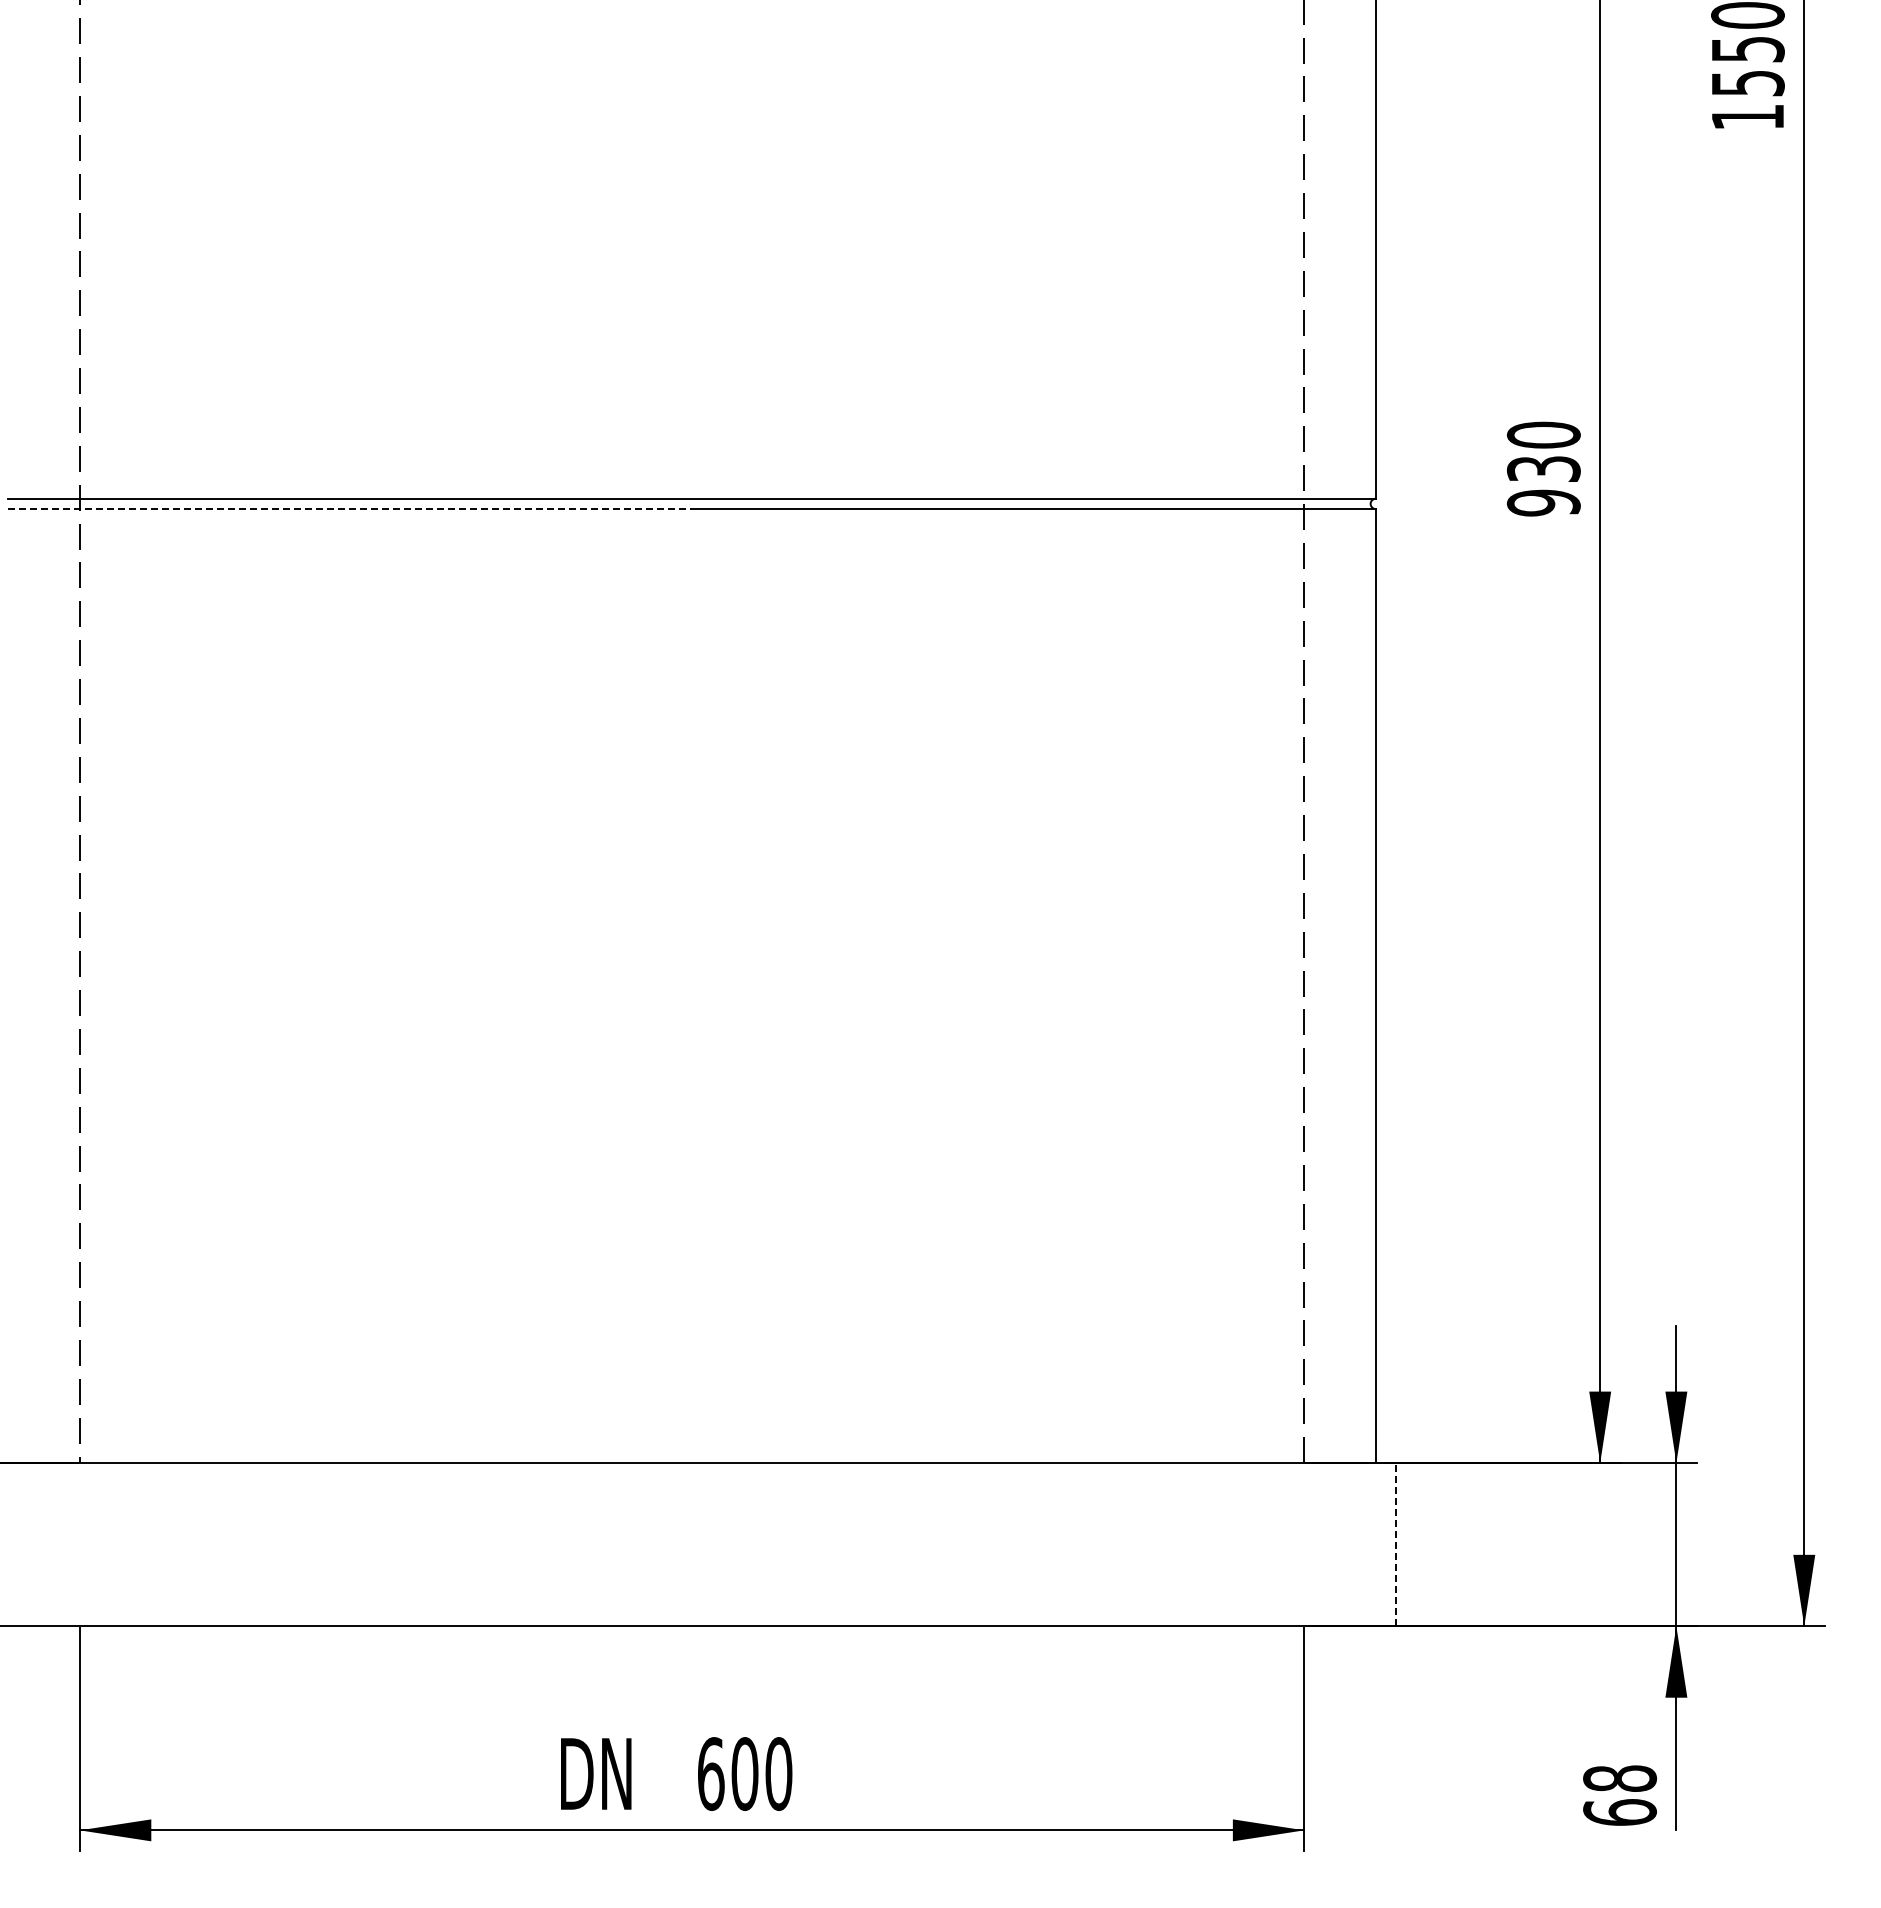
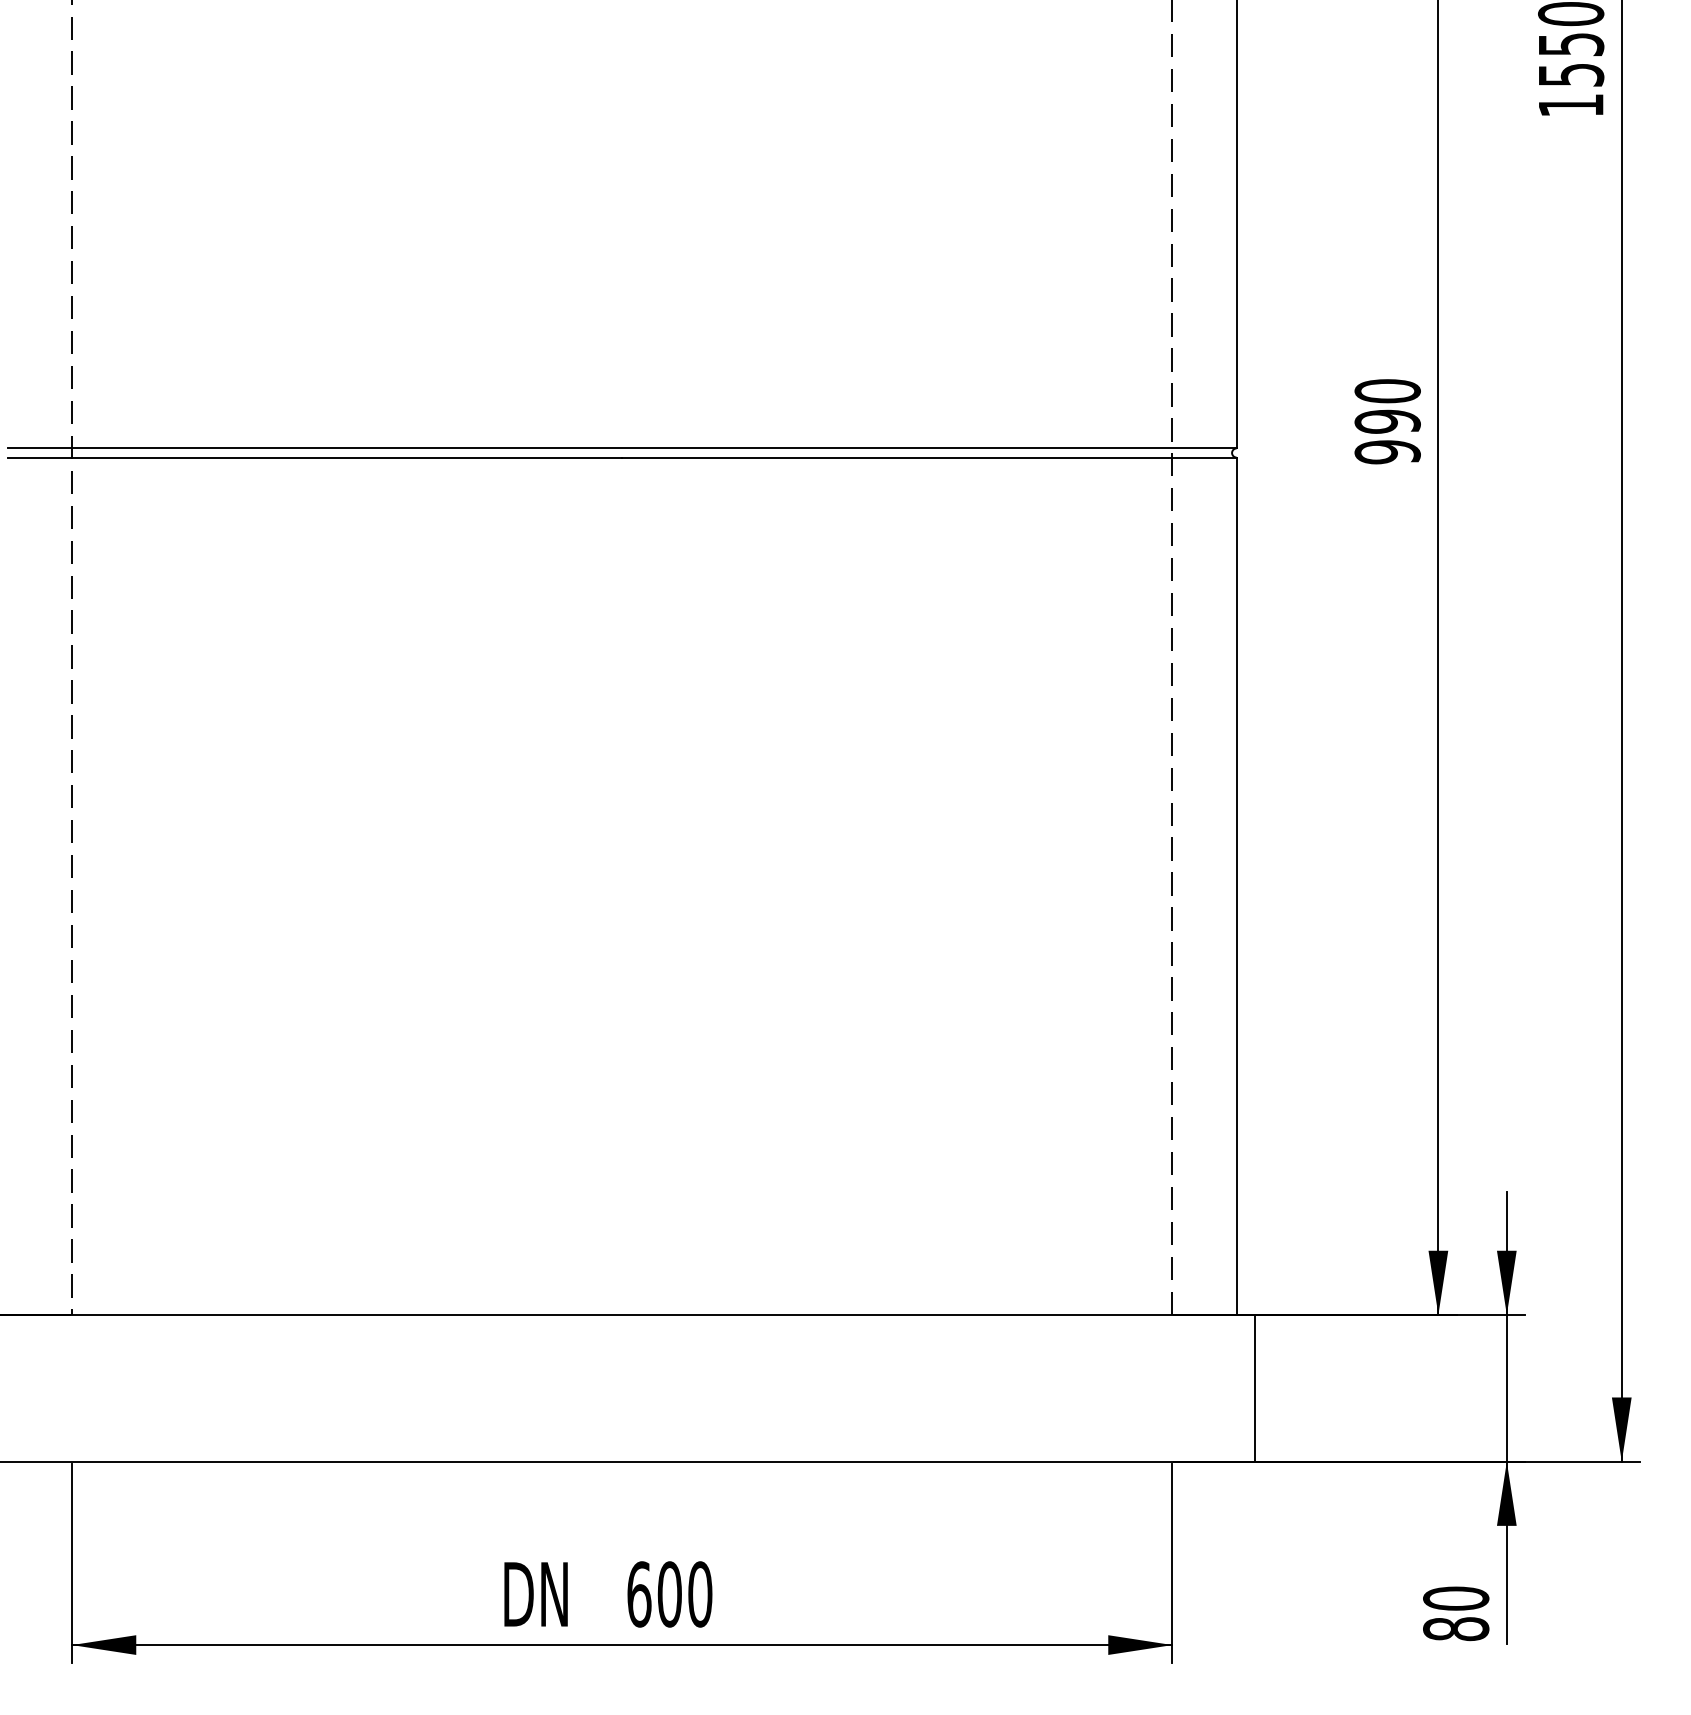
text: (1543, 468) -> (1387, 421), 930 -> 990
line: (350, 509) -> (315, 458), dashed -> solid
line: (1396, 1544) -> (1255, 1388), dashed -> solid
text: (1619, 1795) -> (1455, 1613), 68 -> 80

